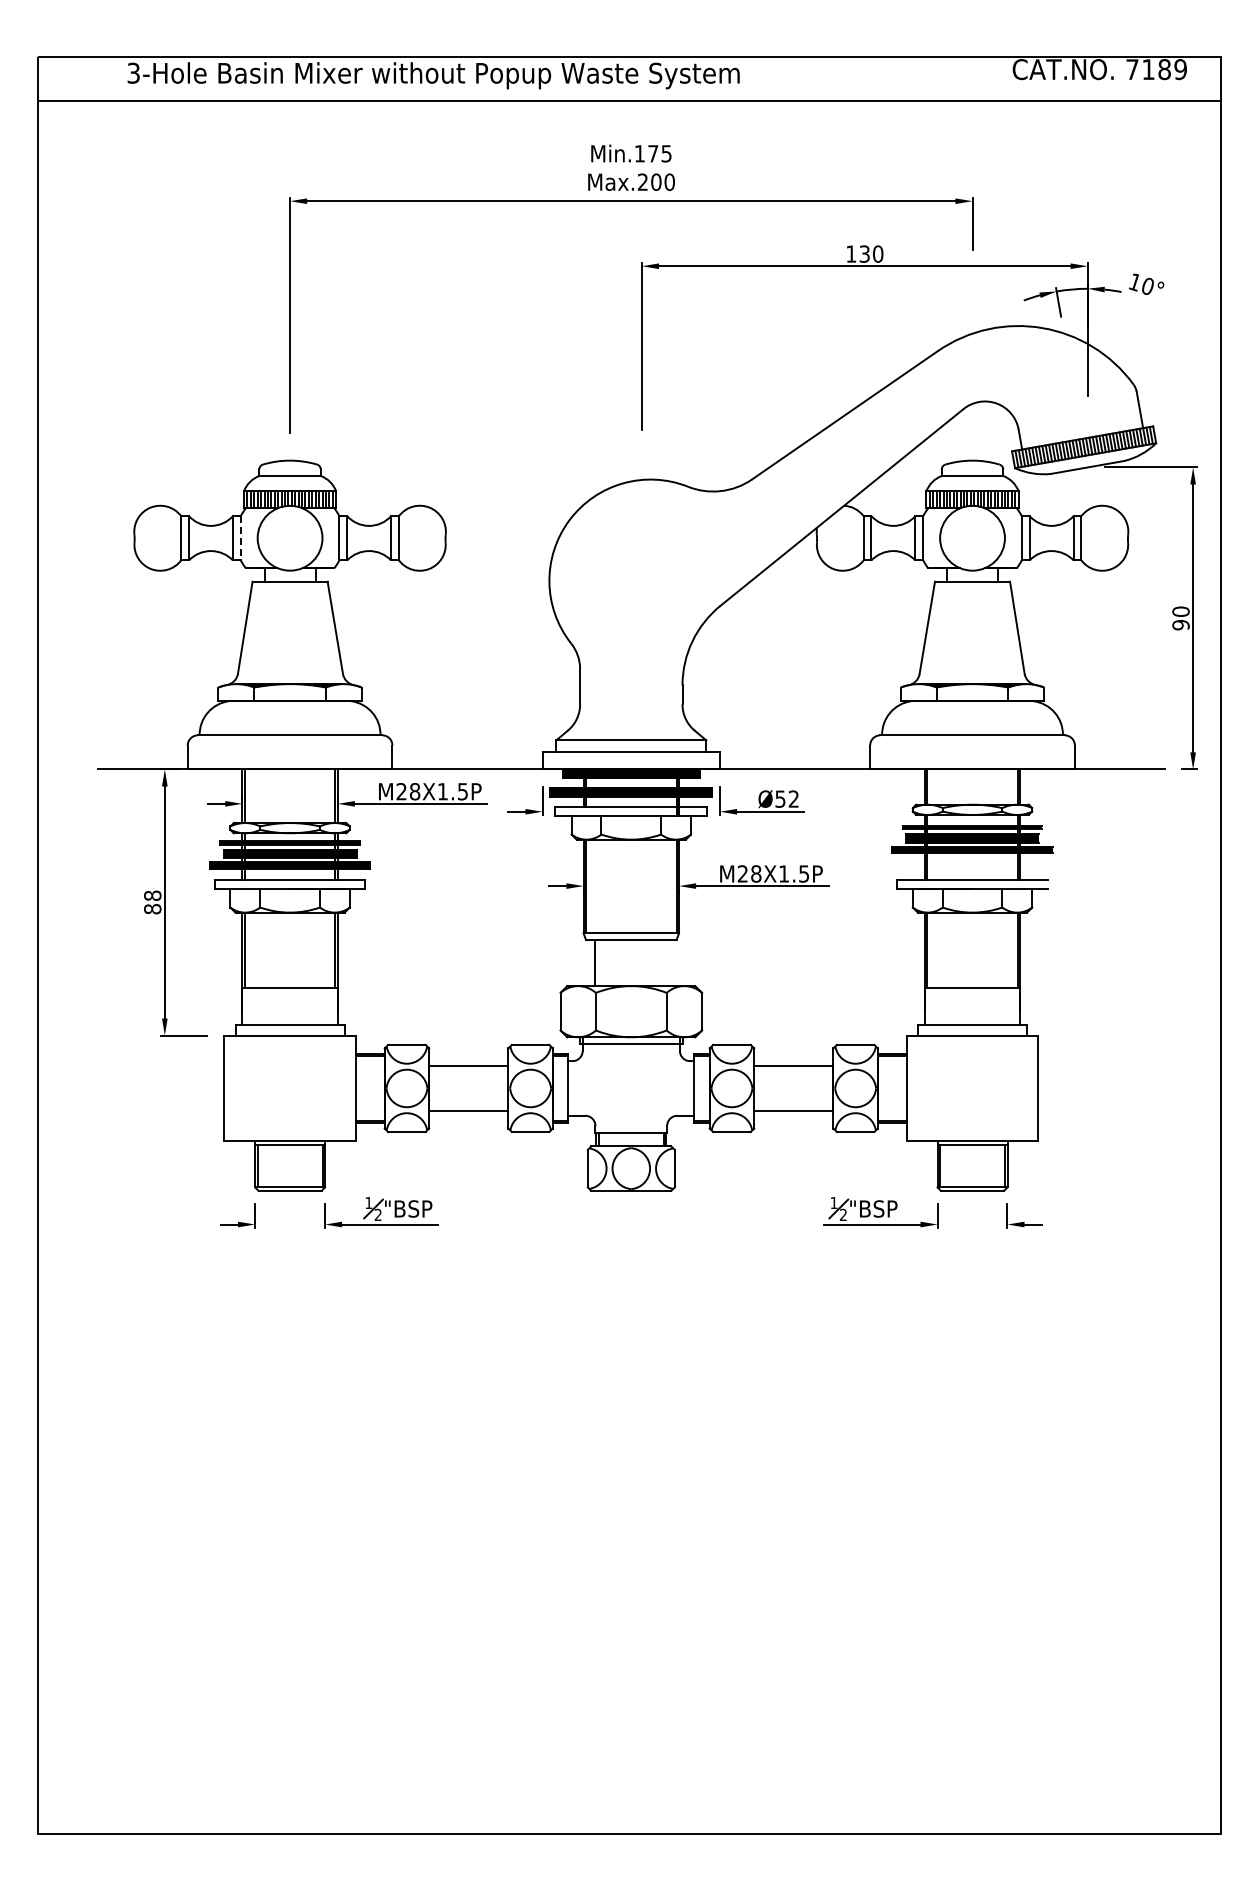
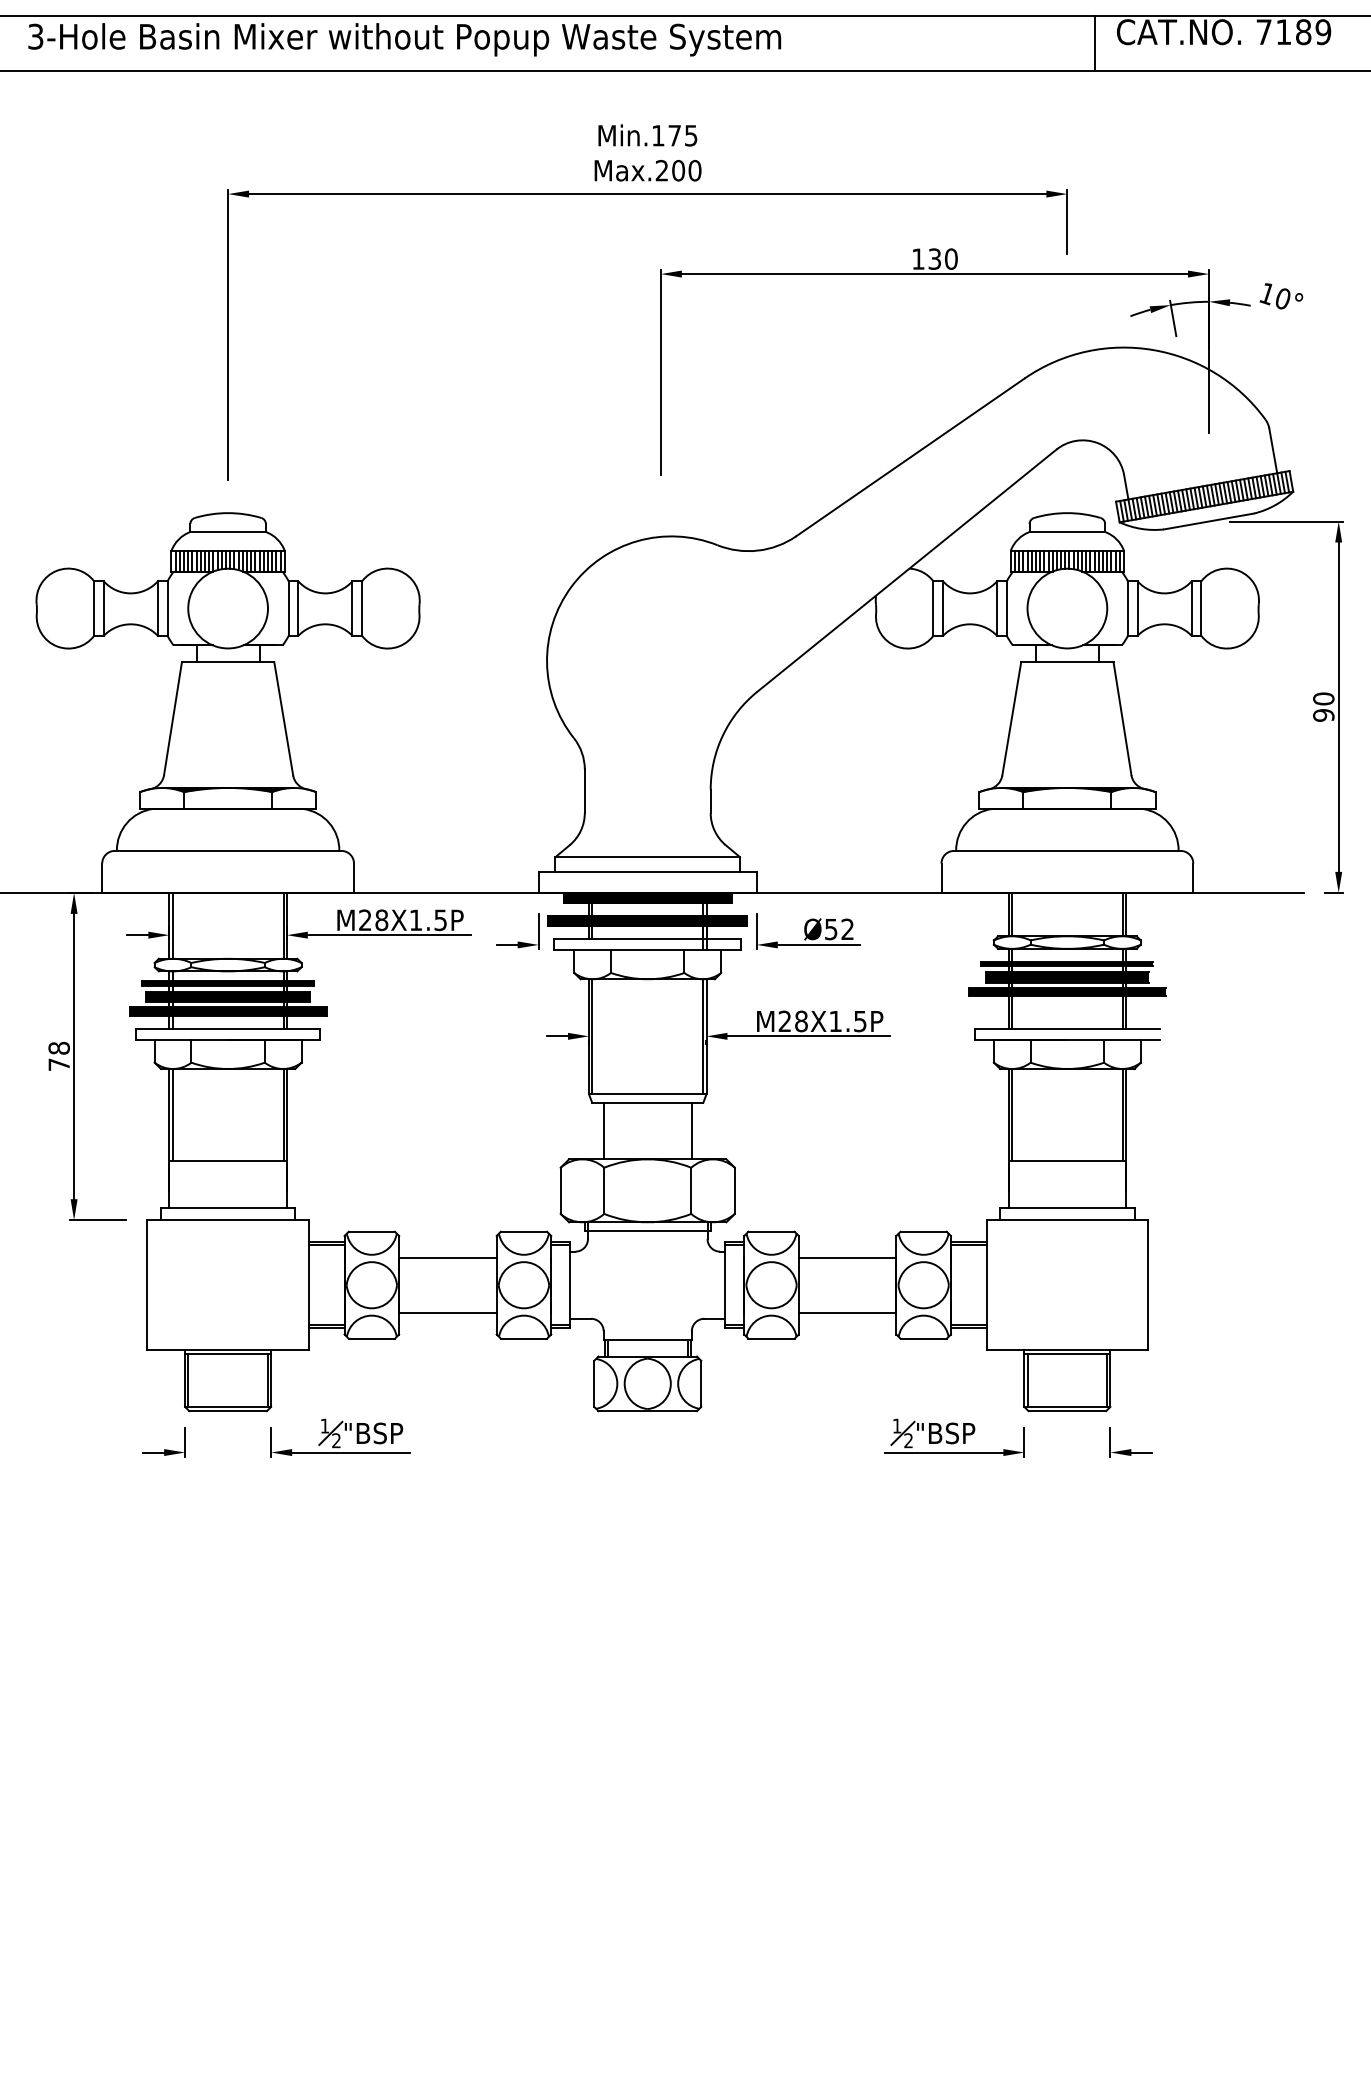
line: (994, 78) -> (1094, 43), added
line: (240, 538) -> (167, 608), dashed -> solid
text: (152, 909) -> (58, 1065), 88 -> 78
line: (667, 963) -> (692, 1131), added

